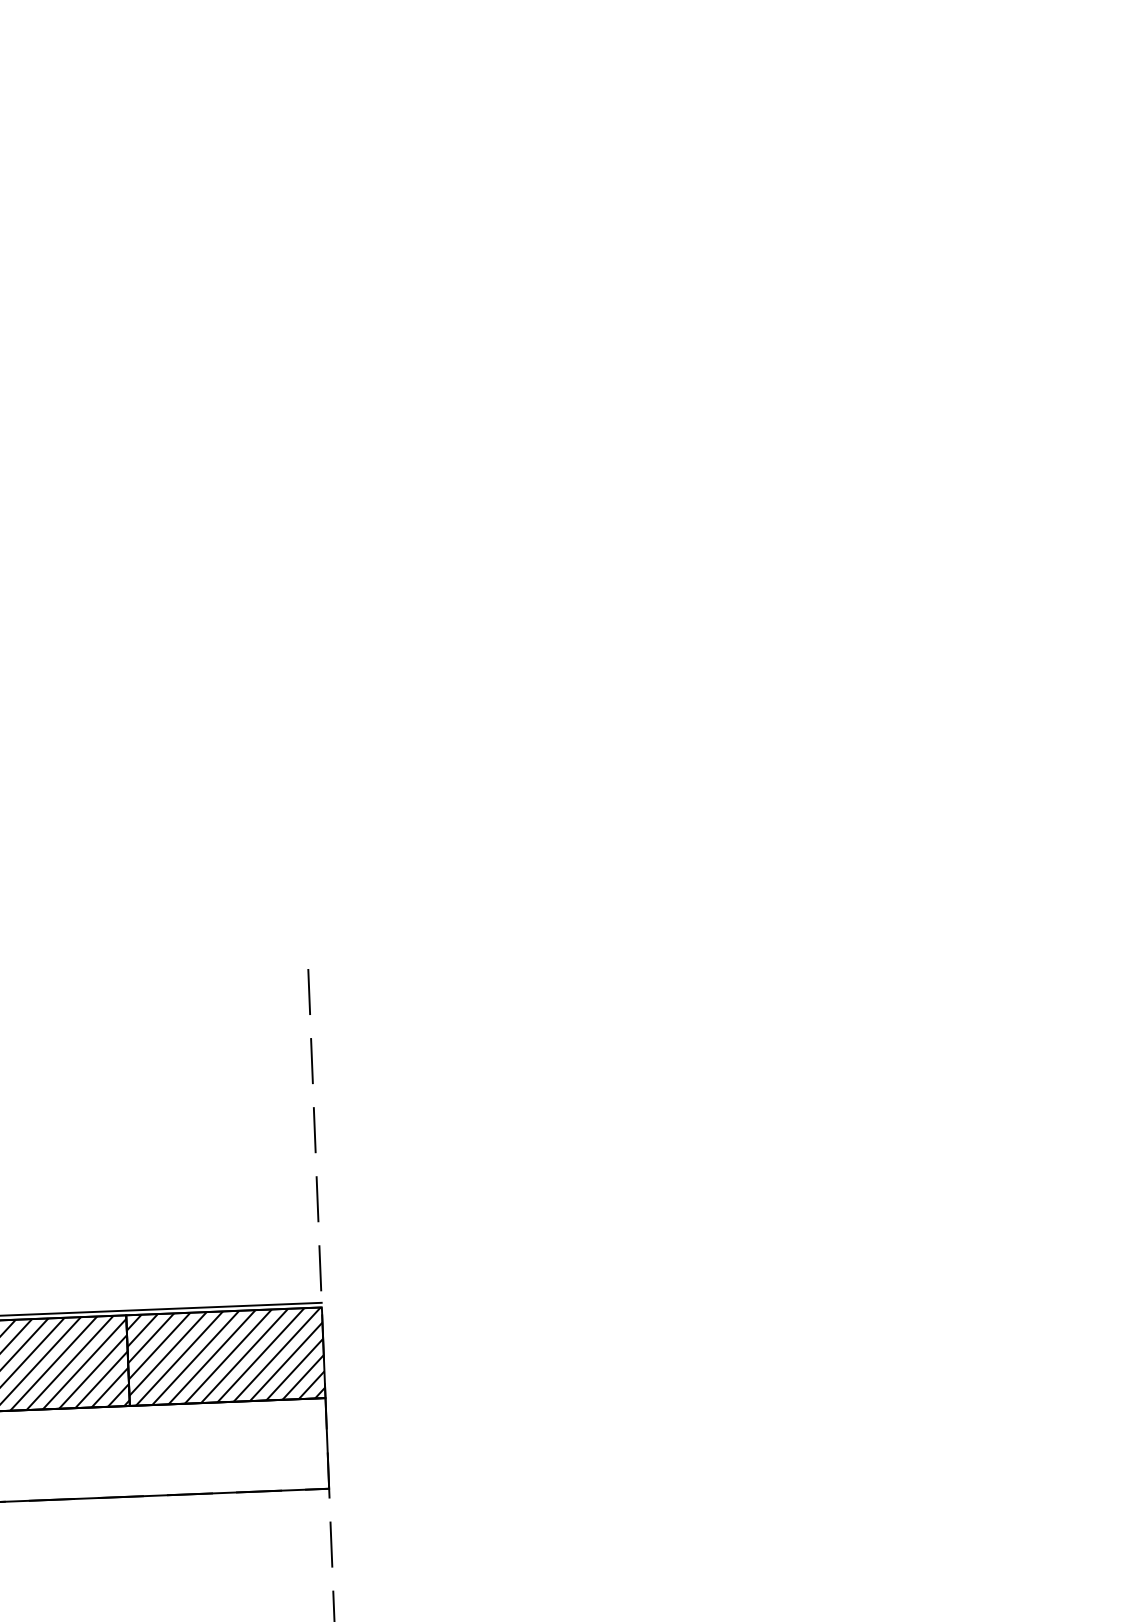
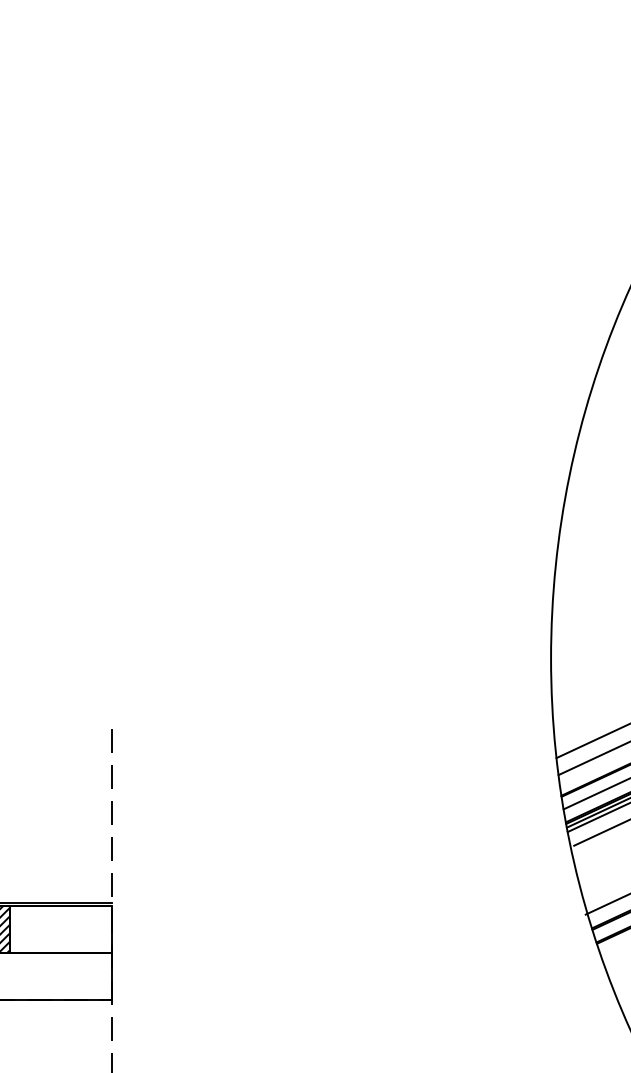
hatch: (226, 1356) -> (61, 929), removed

